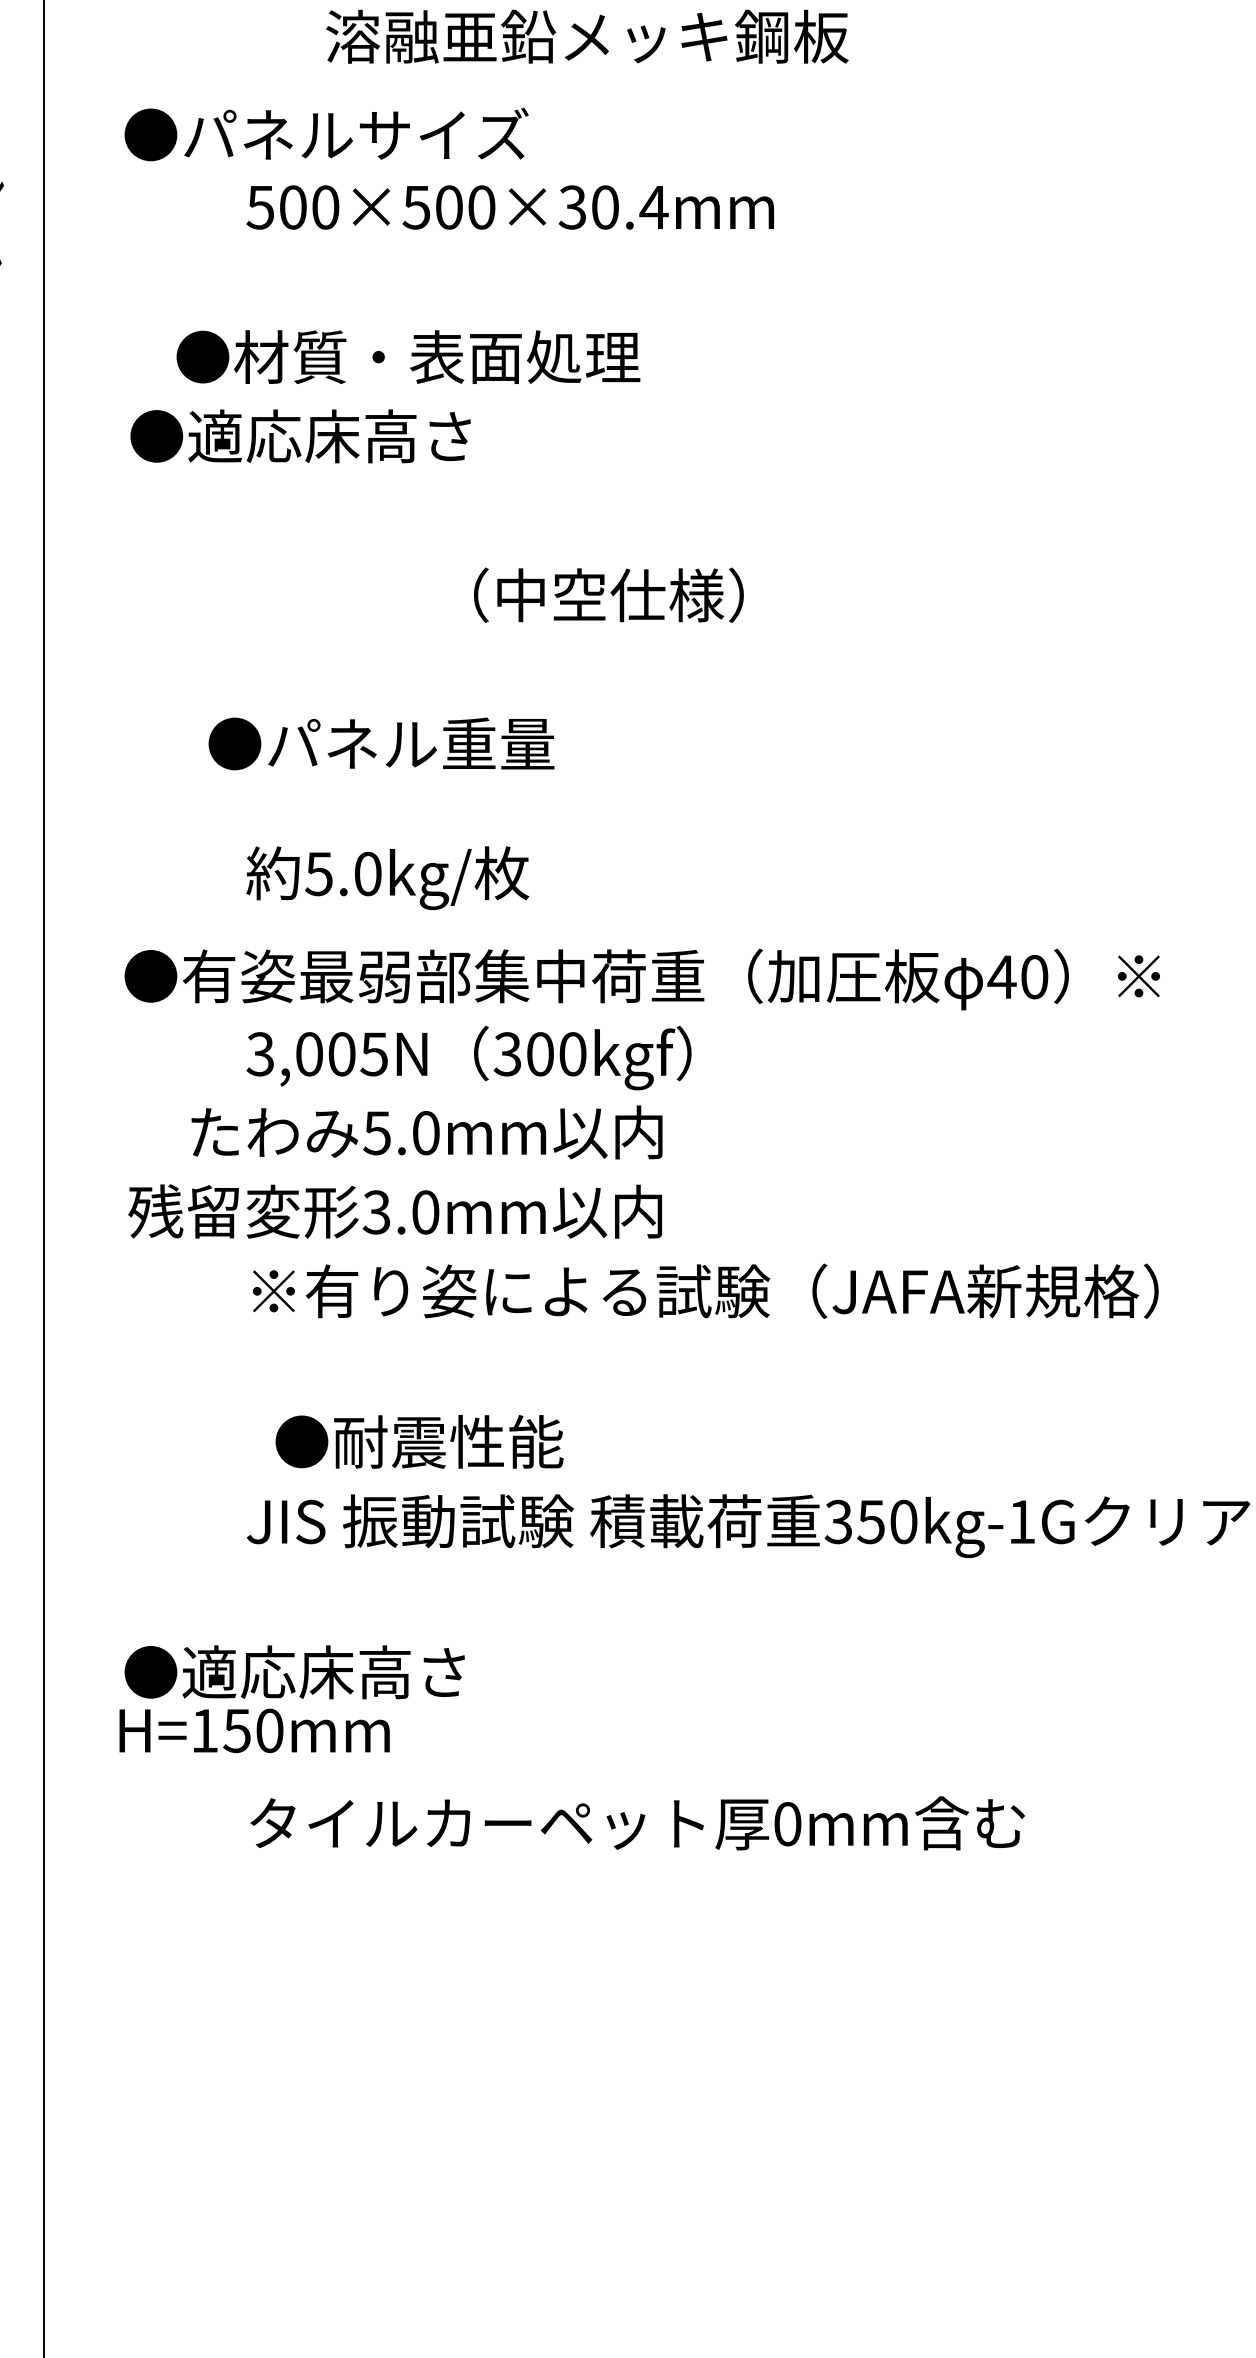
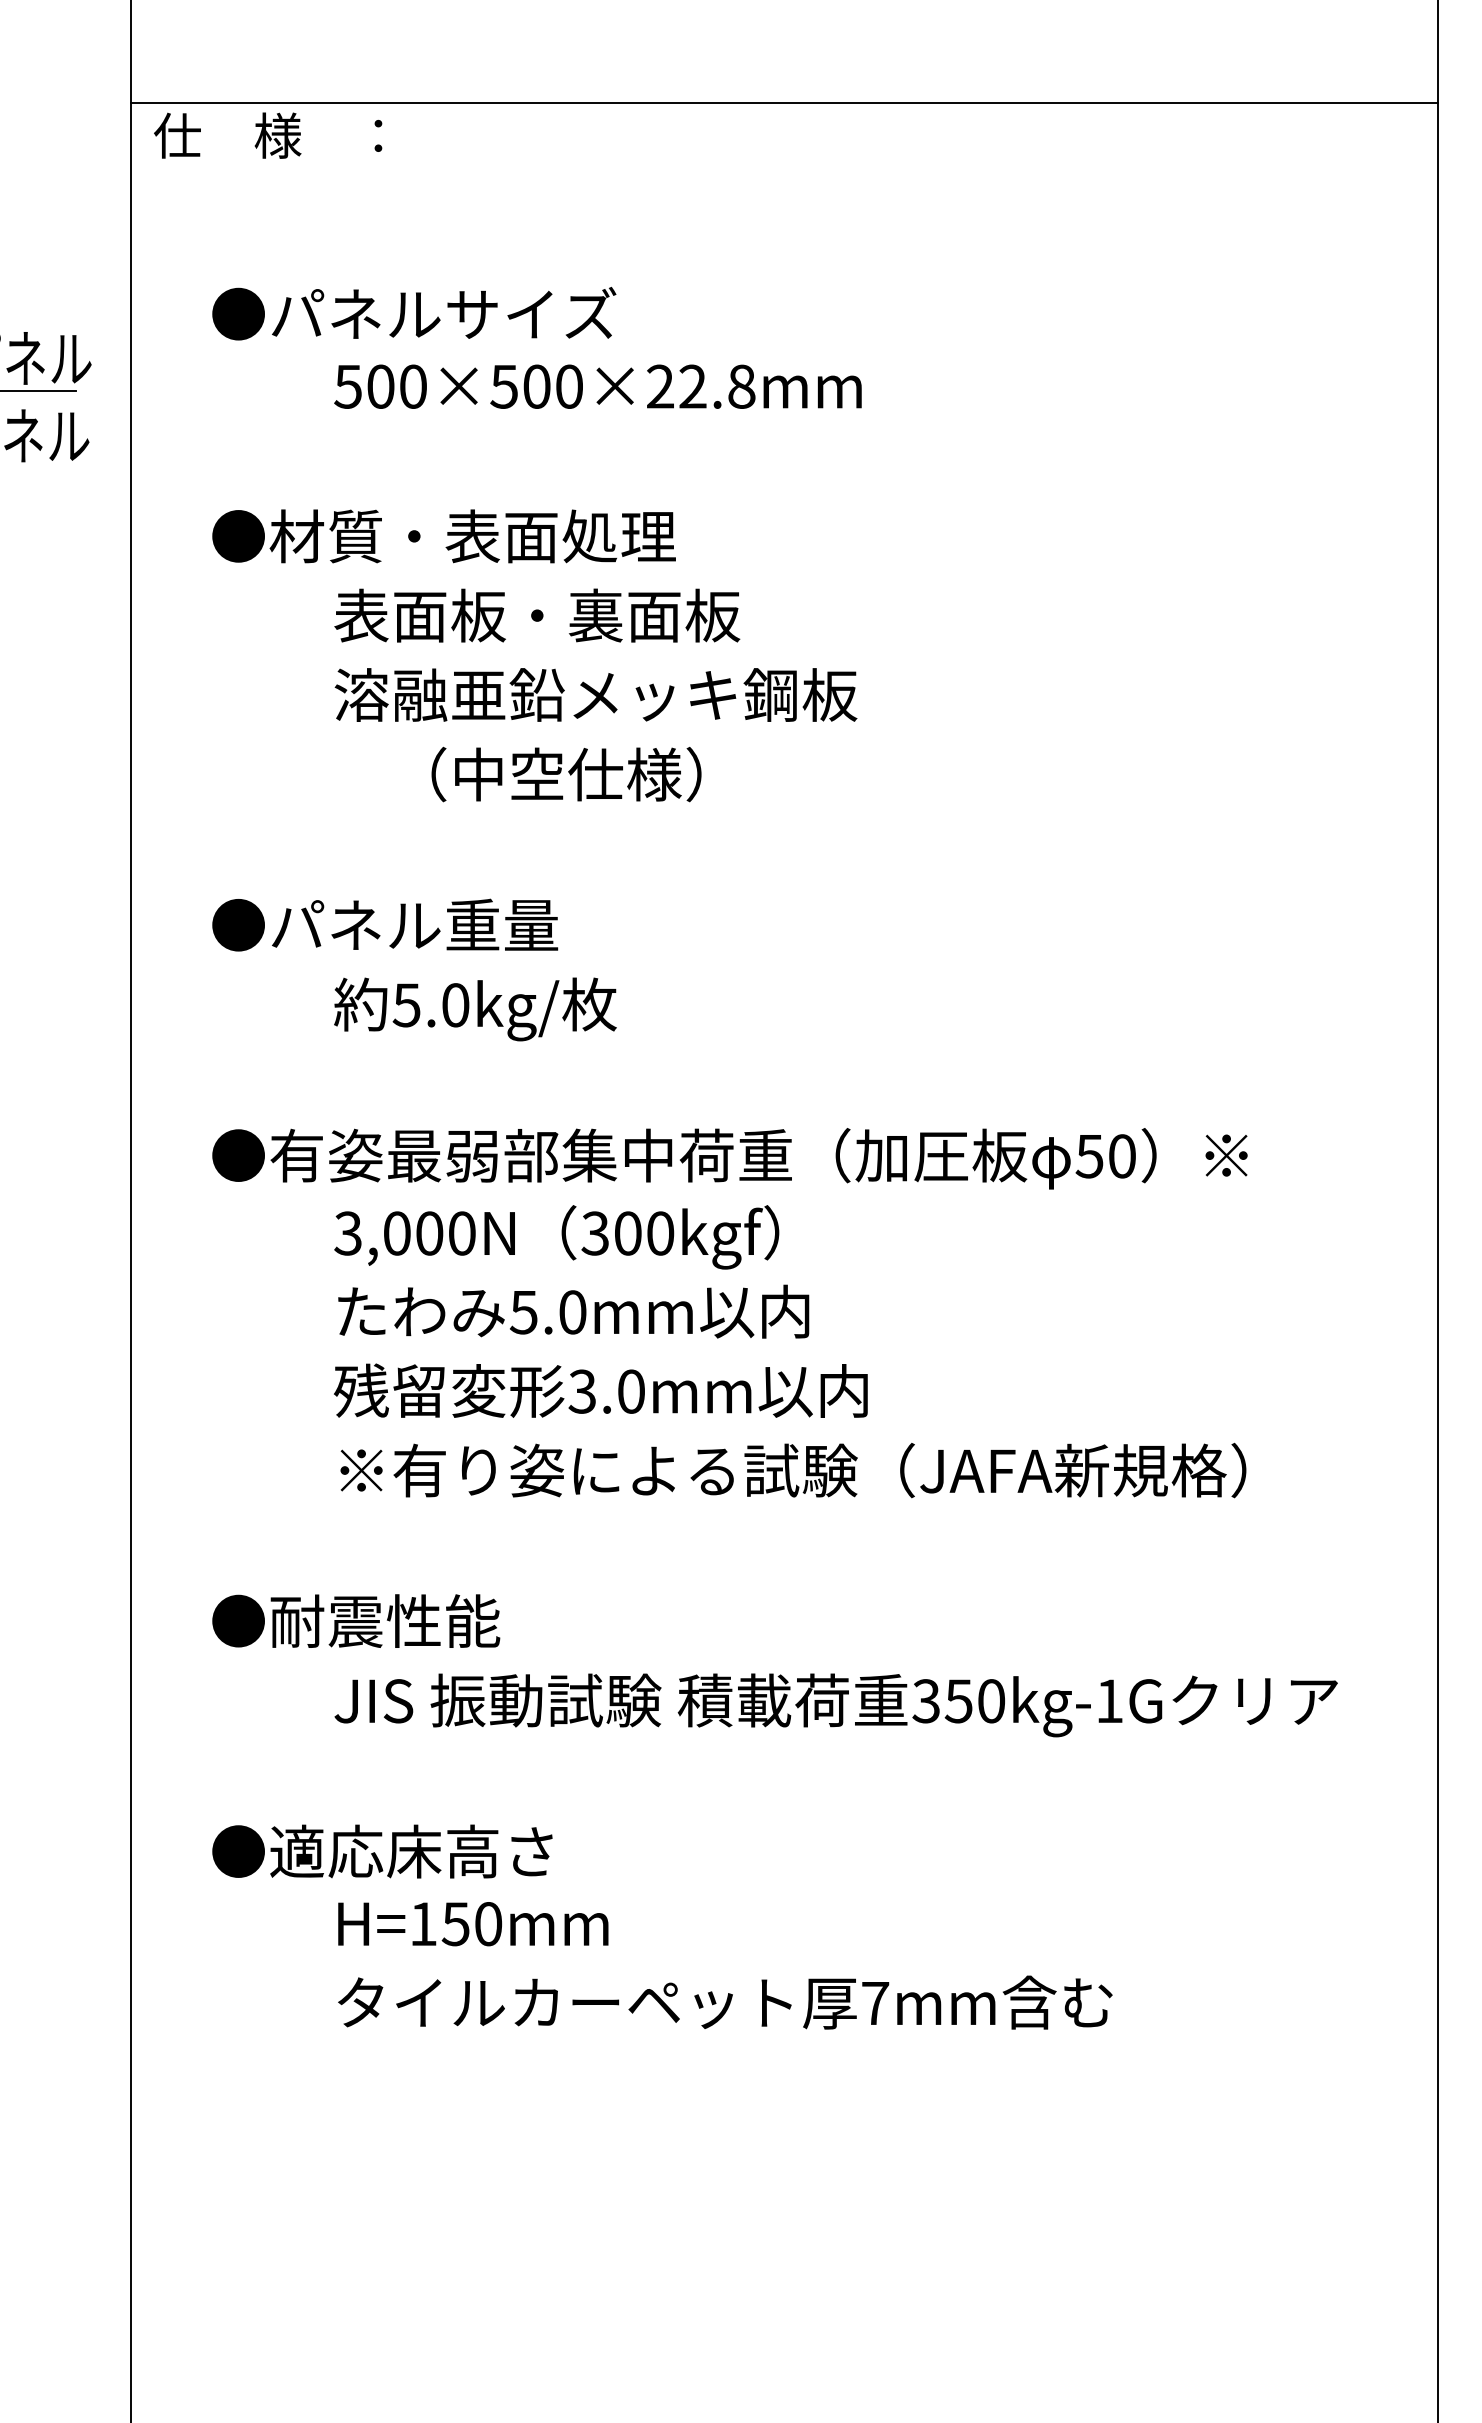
text: (586, 36) -> (595, 694), moved
text: (613, 207) -> (701, 386), 500×500×30.4mm -> 500×500×22.8mm
text: (407, 357) -> (443, 536), moved
text: (391, 436) -> (479, 615), ●適応床高さ -> 表面板・裏面板
text: (608, 595) -> (566, 774), moved
text: (381, 743) -> (385, 924), moved
text: (387, 878) -> (475, 1009), moved
text: (1001, 977) -> (1089, 1156), 40 -> 50
text: (373, 1054) -> (461, 1233), 3,005N -> 3,000N
text: (426, 1132) -> (573, 1311), moved
text: (394, 1211) -> (600, 1390), moved
text: (419, 1441) -> (356, 1620), moved
text: (254, 1731) -> (473, 1924), moved
text: (787, 1824) -> (875, 2003), 0mm -> 7mm

